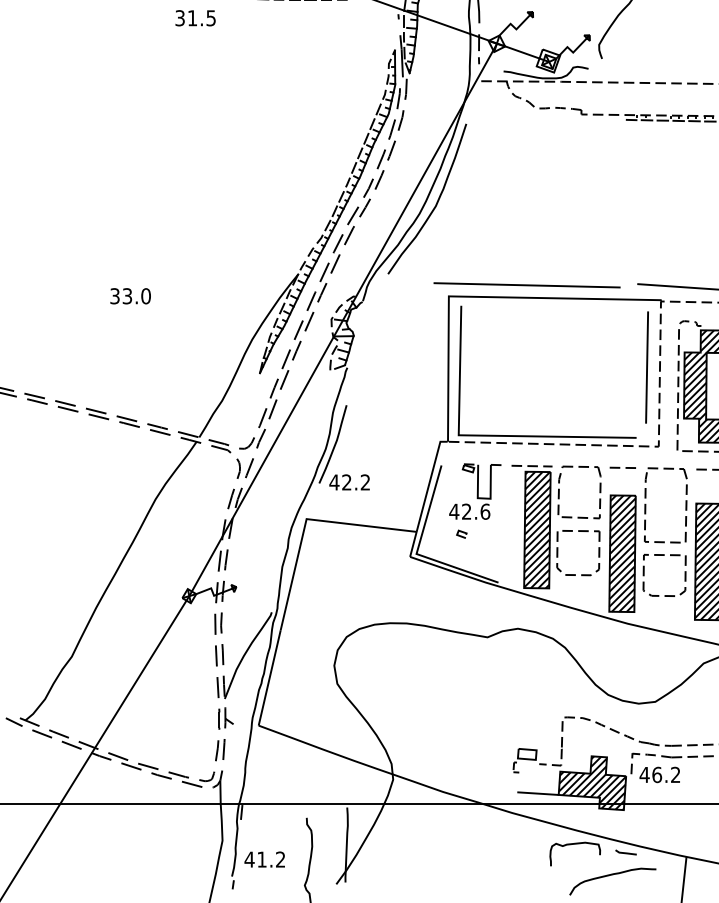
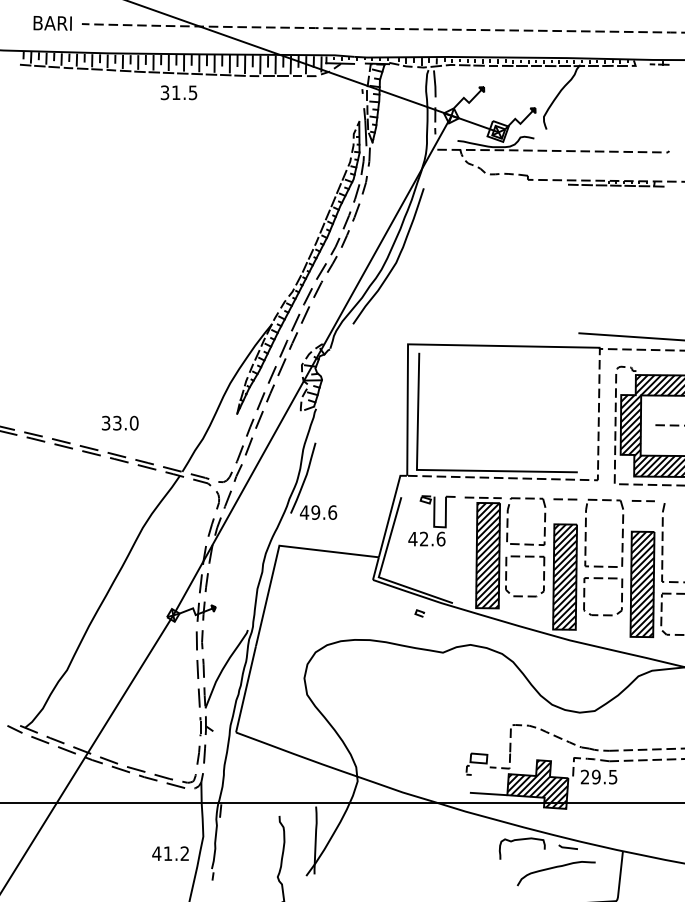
line: (526, 285) -> (478, 334), removed
text: (130, 295) -> (120, 422), moved
line: (647, 367) -> (587, 408), removed
text: (356, 482) -> (324, 512), 42.2 -> 49.6
line: (461, 535) -> (419, 614), moved
text: (659, 774) -> (598, 776), 46.2 -> 29.5
text: (264, 859) -> (170, 853), moved

